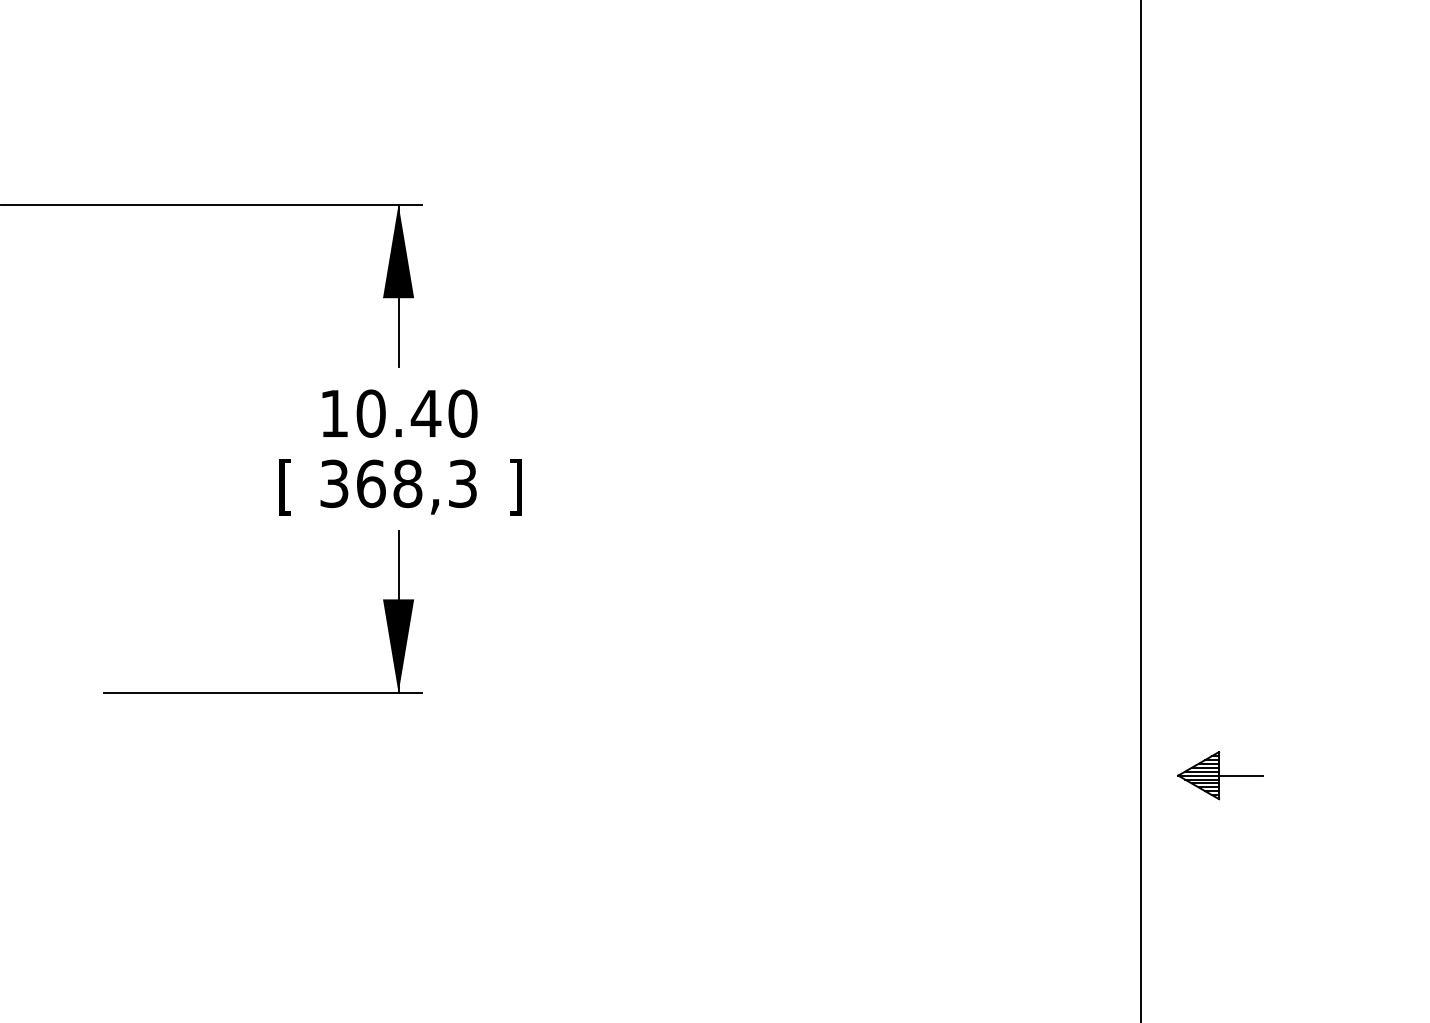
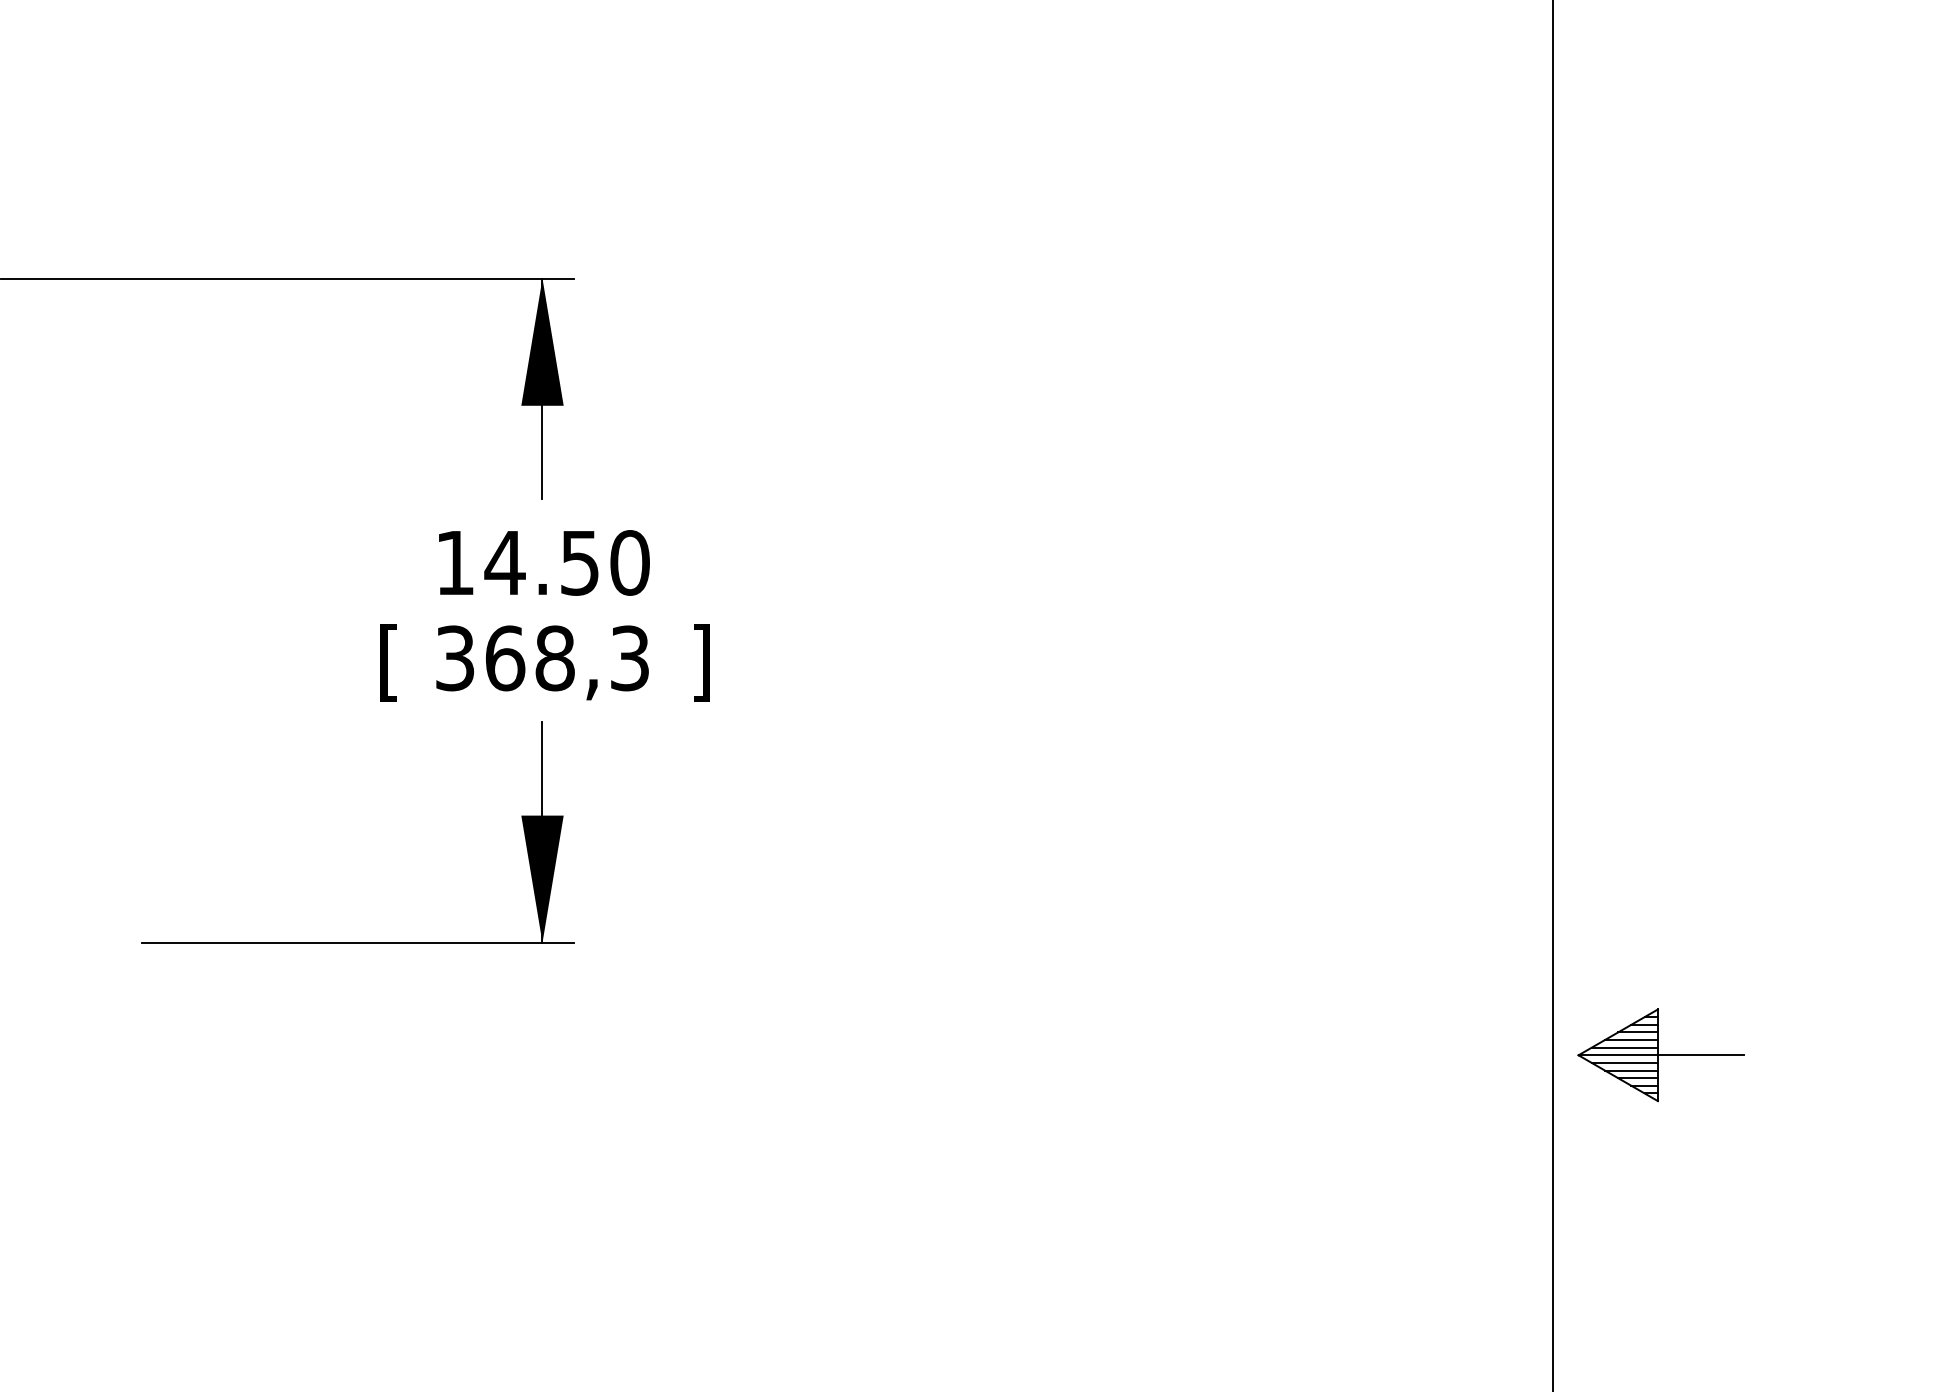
text: (398, 413) -> (542, 562), 10.40 -> 14.50
part: (1220, 775) -> (1660, 1055), size x1.43

